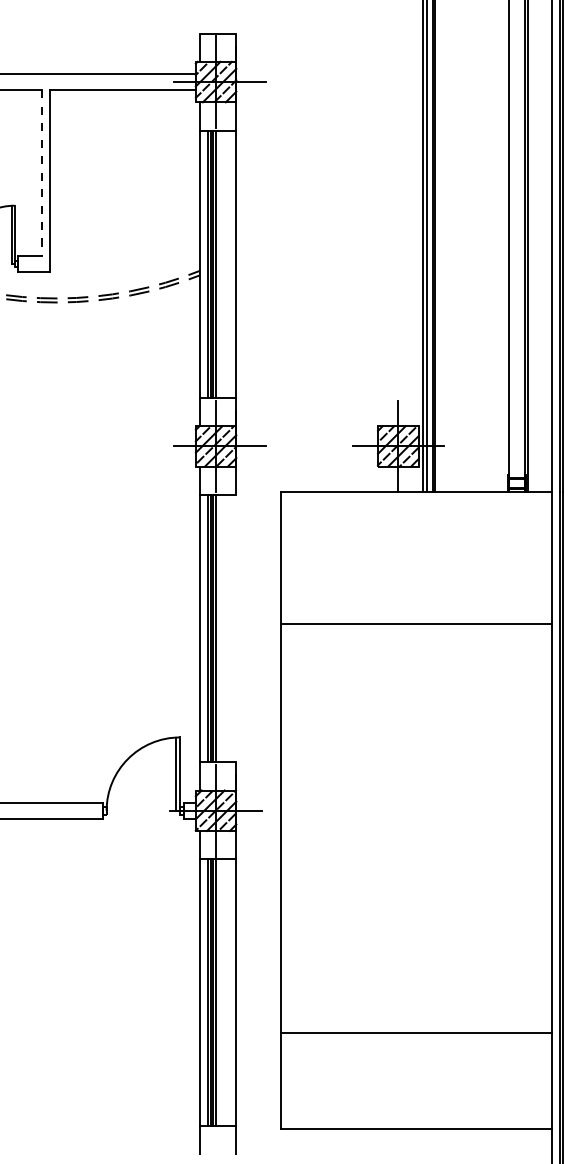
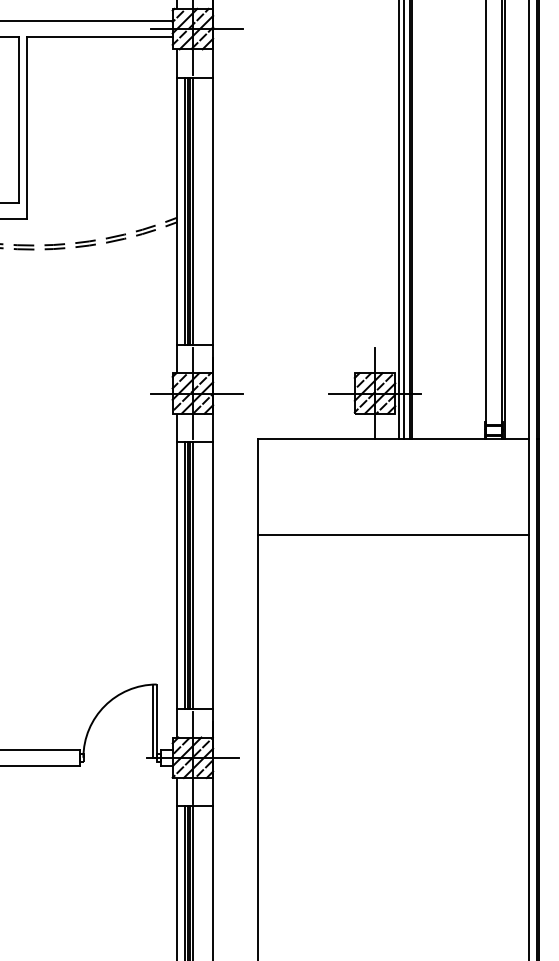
line: (42, 173) -> (19, 120), dashed -> solid
line: (416, 624) -> (393, 535), moved
line: (236, 628) -> (213, 575), added

